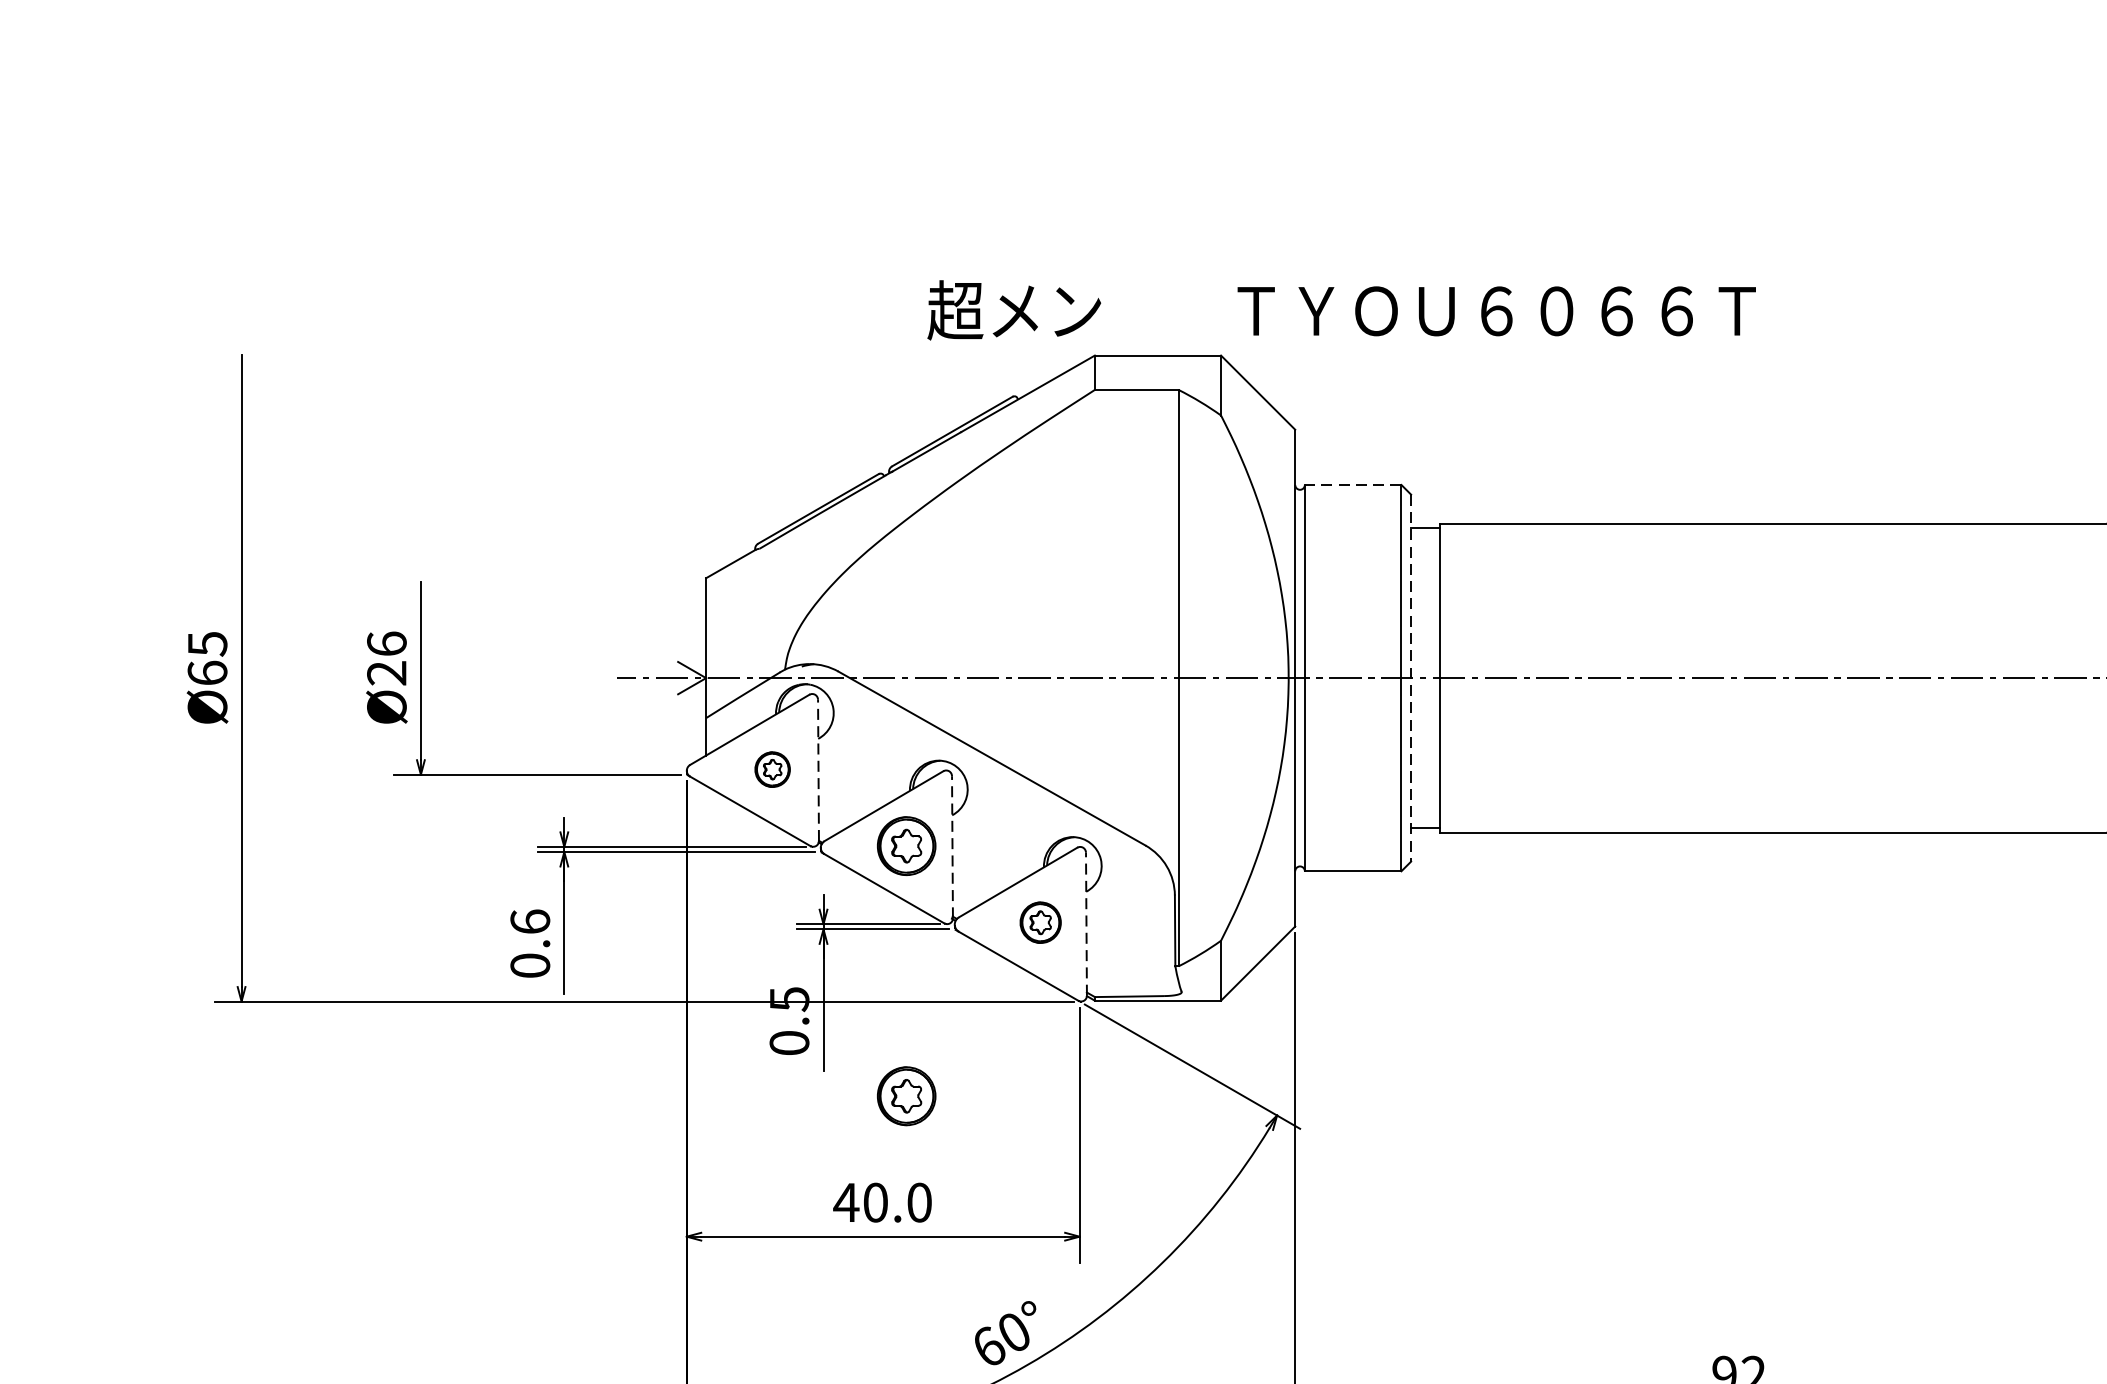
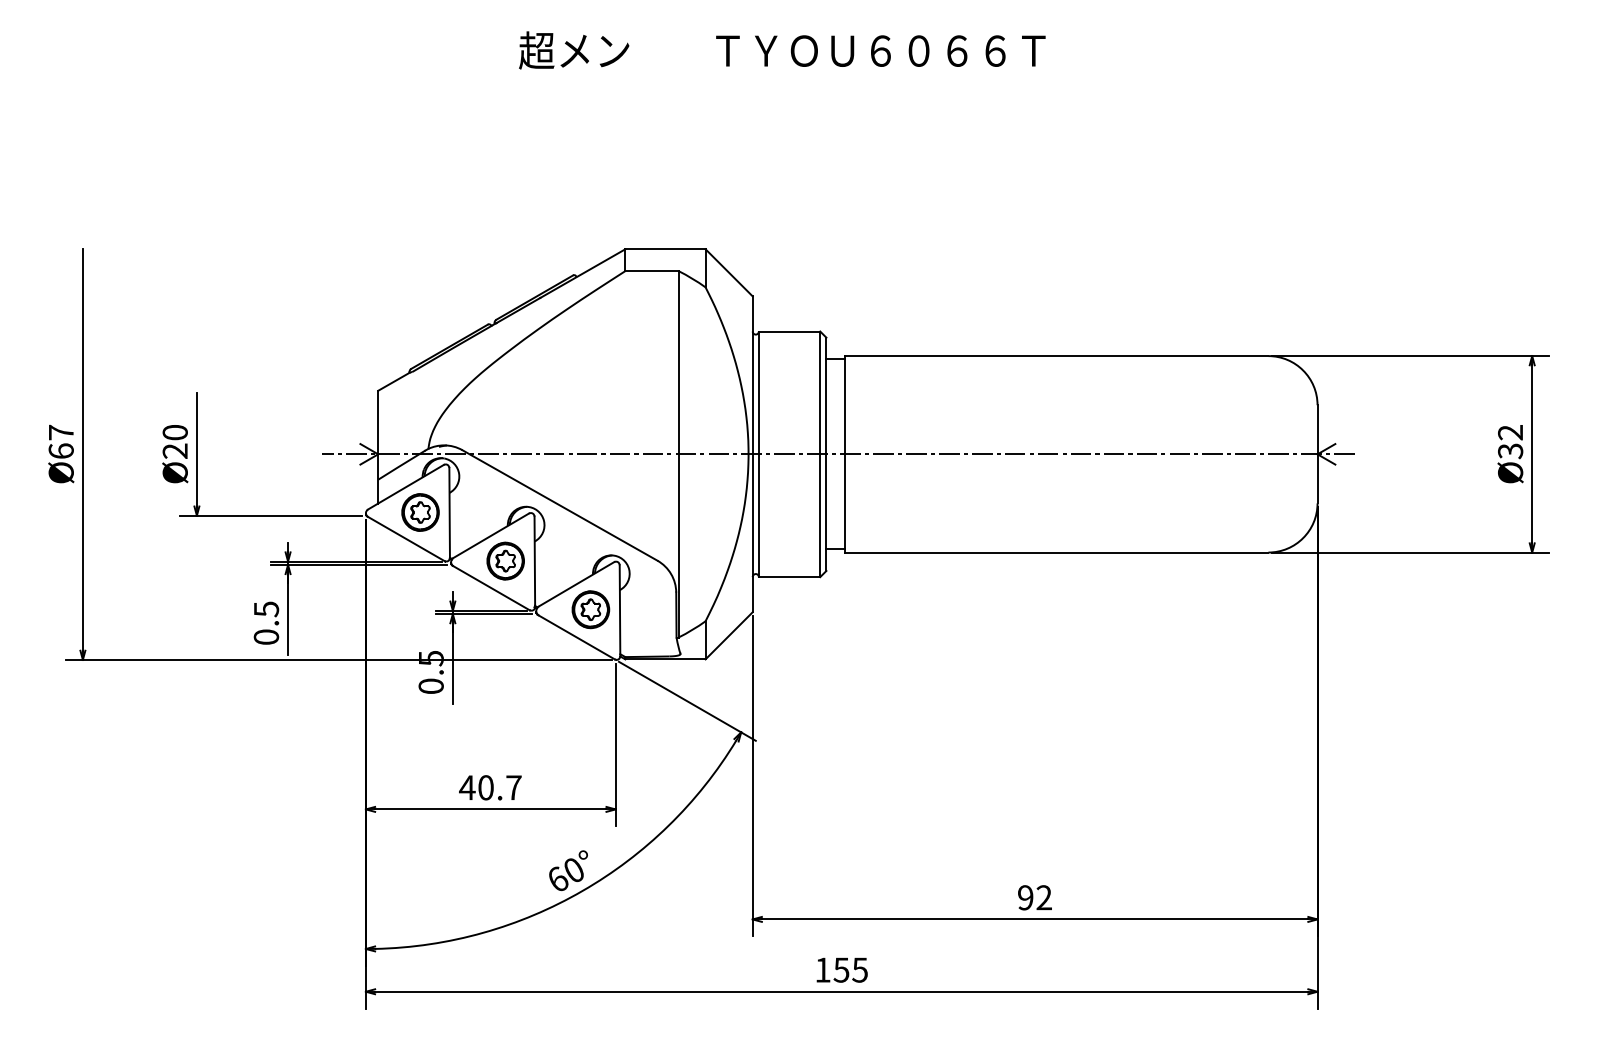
text: (1342, 310) -> (782, 50), moved
line: (1353, 484) -> (789, 331), dashed -> solid
text: (207, 643) -> (61, 432), Ø65 -> Ø67
text: (385, 643) -> (174, 432), Ø26 -> Ø20
line: (1411, 678) -> (826, 454), dashed -> solid
part: (772, 769) -> (420, 512), size x1.67
line: (818, 769) -> (449, 512), dashed -> solid
line: (951, 846) -> (534, 561), dashed -> solid
text: (530, 922) -> (266, 609), 0.6 -> 0.5
part: (1040, 922) -> (590, 609), size x1.43
line: (1087, 923) -> (620, 610), dashed -> solid
part: (906, 1095) -> (505, 719), removed
text: (918, 1202) -> (513, 787), 40.0 -> 40.7

